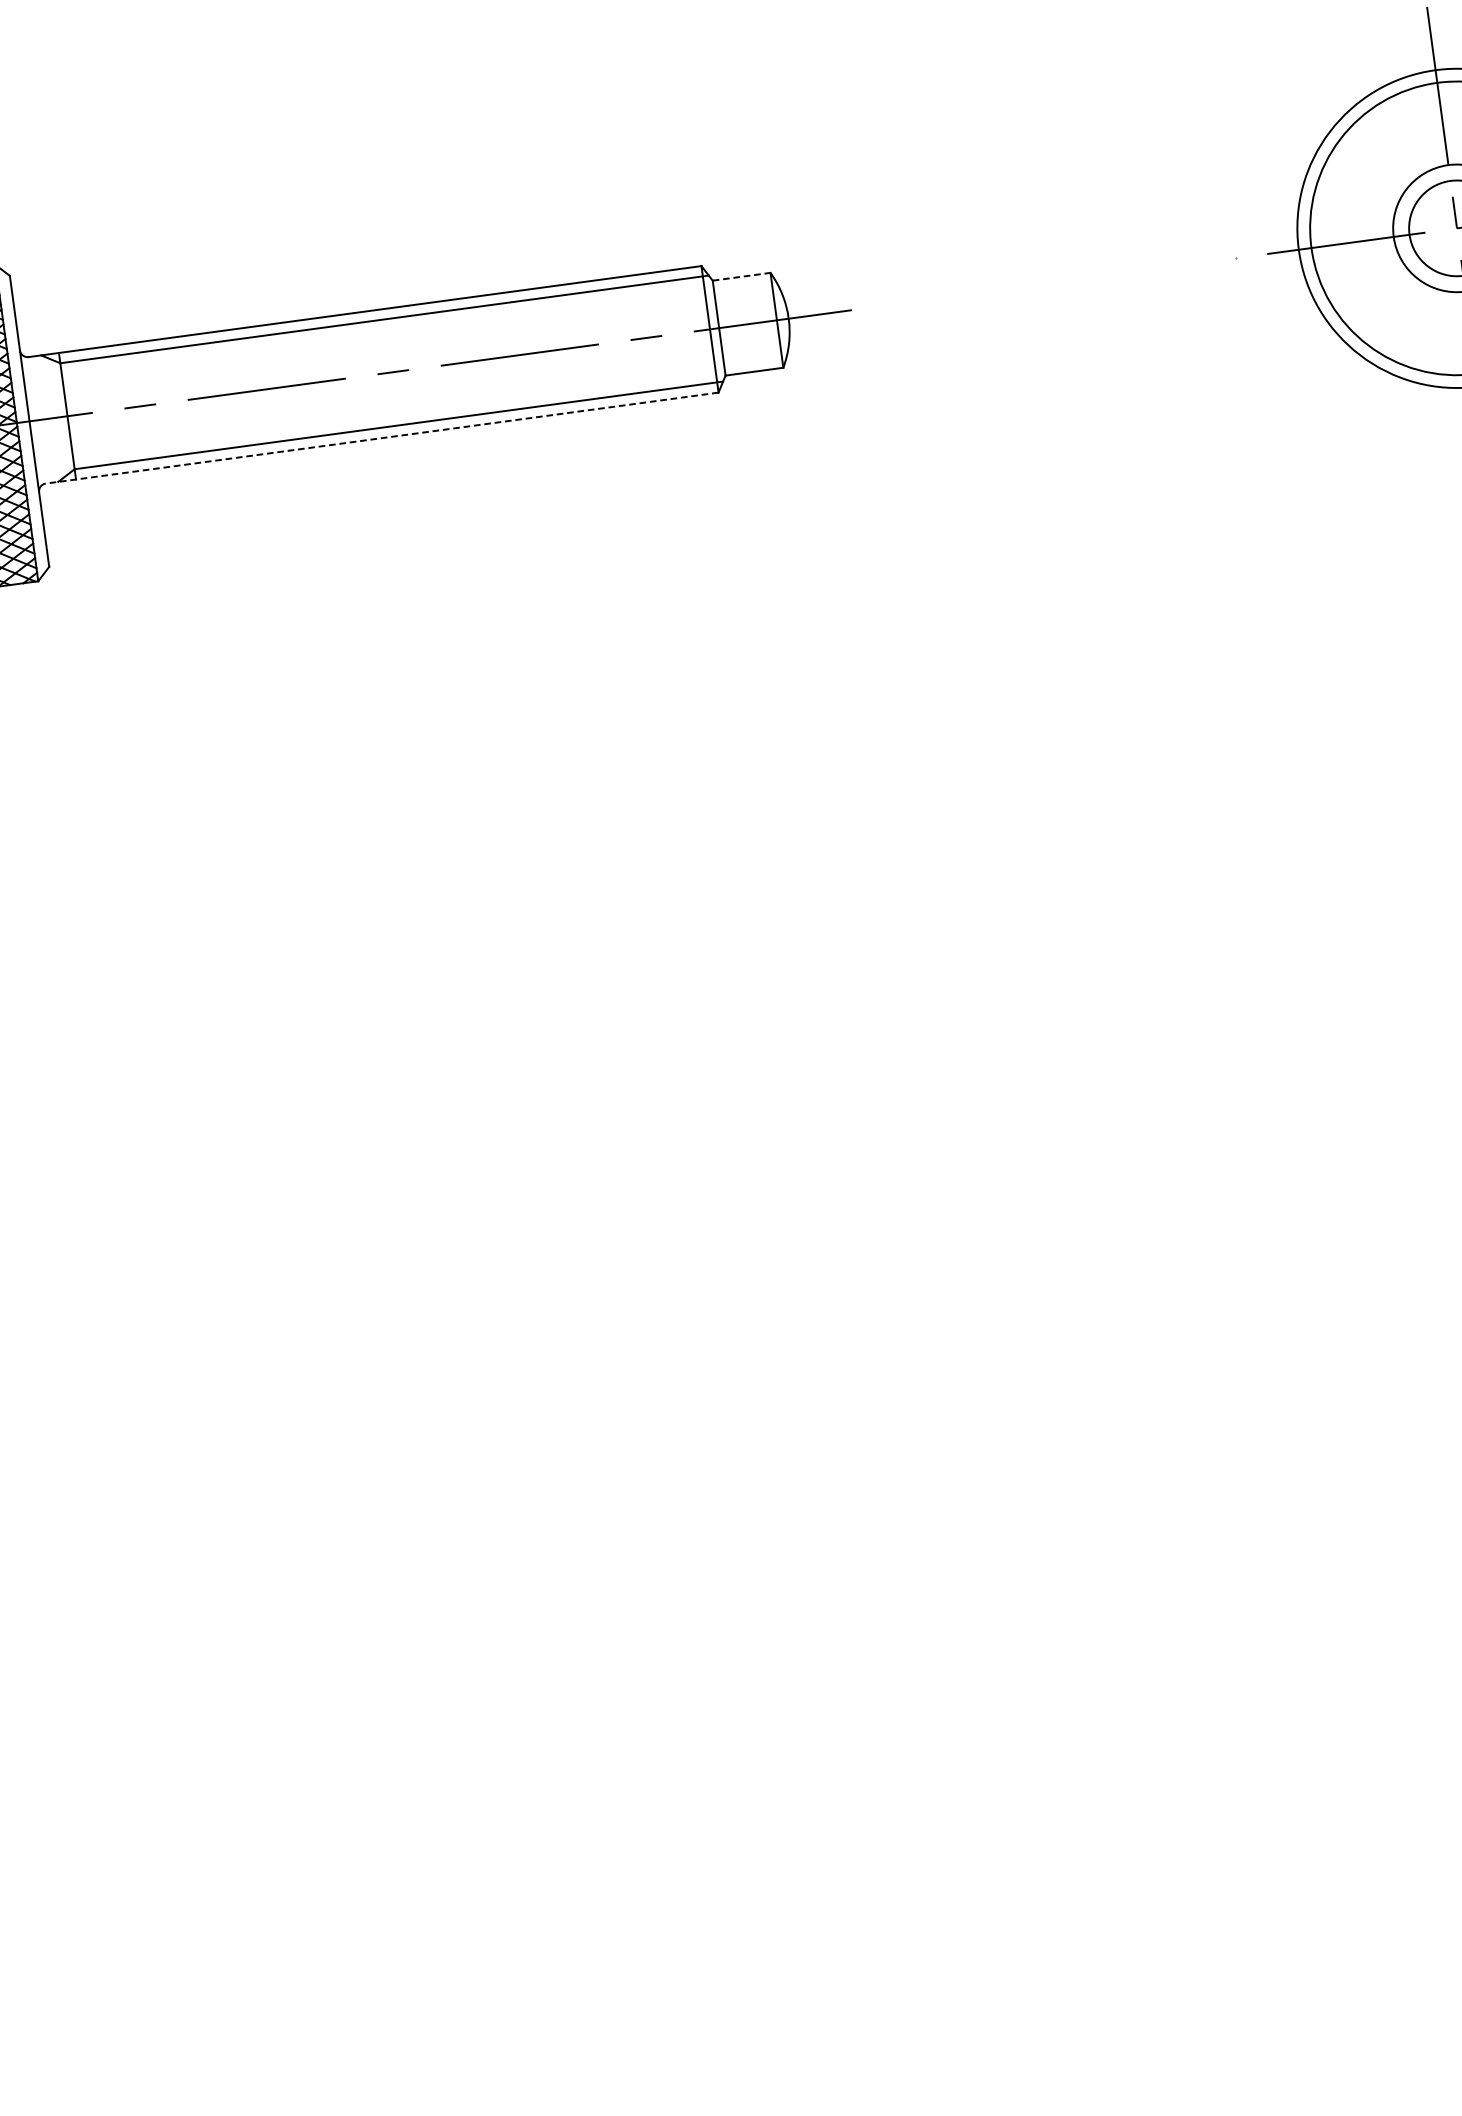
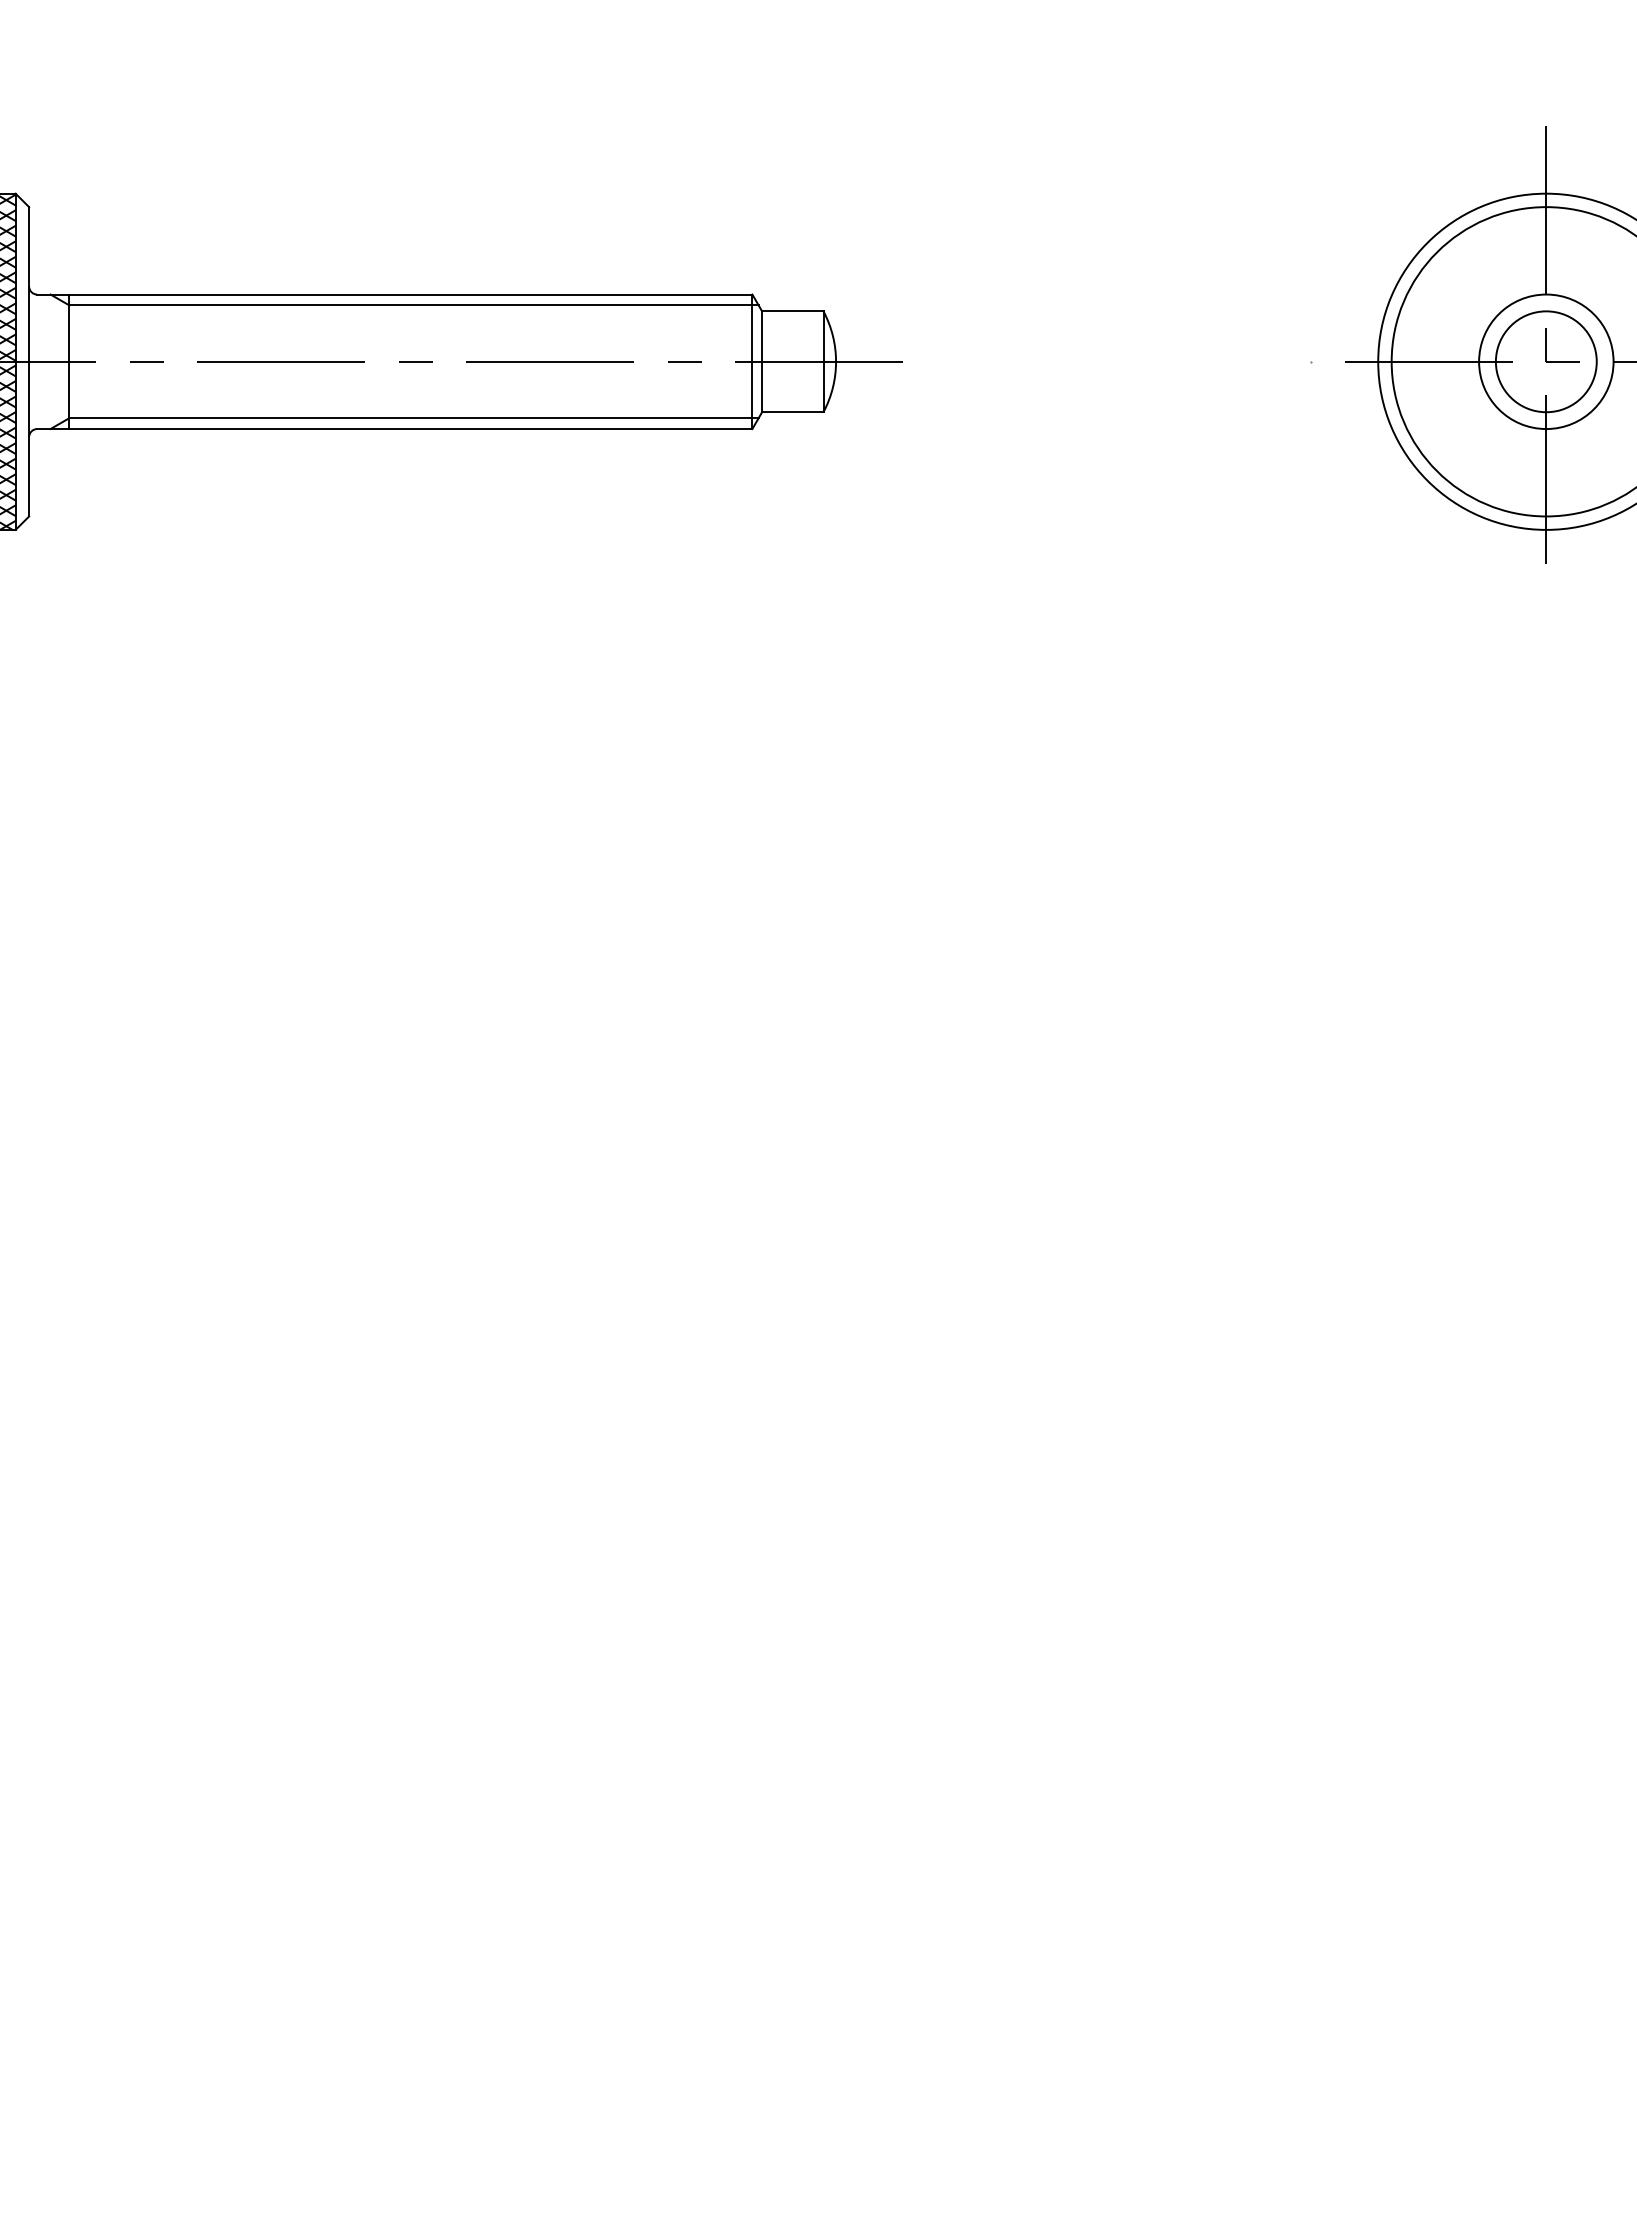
line: (741, 276) -> (792, 311), dashed -> solid
line: (381, 438) -> (394, 429), dashed -> solid

